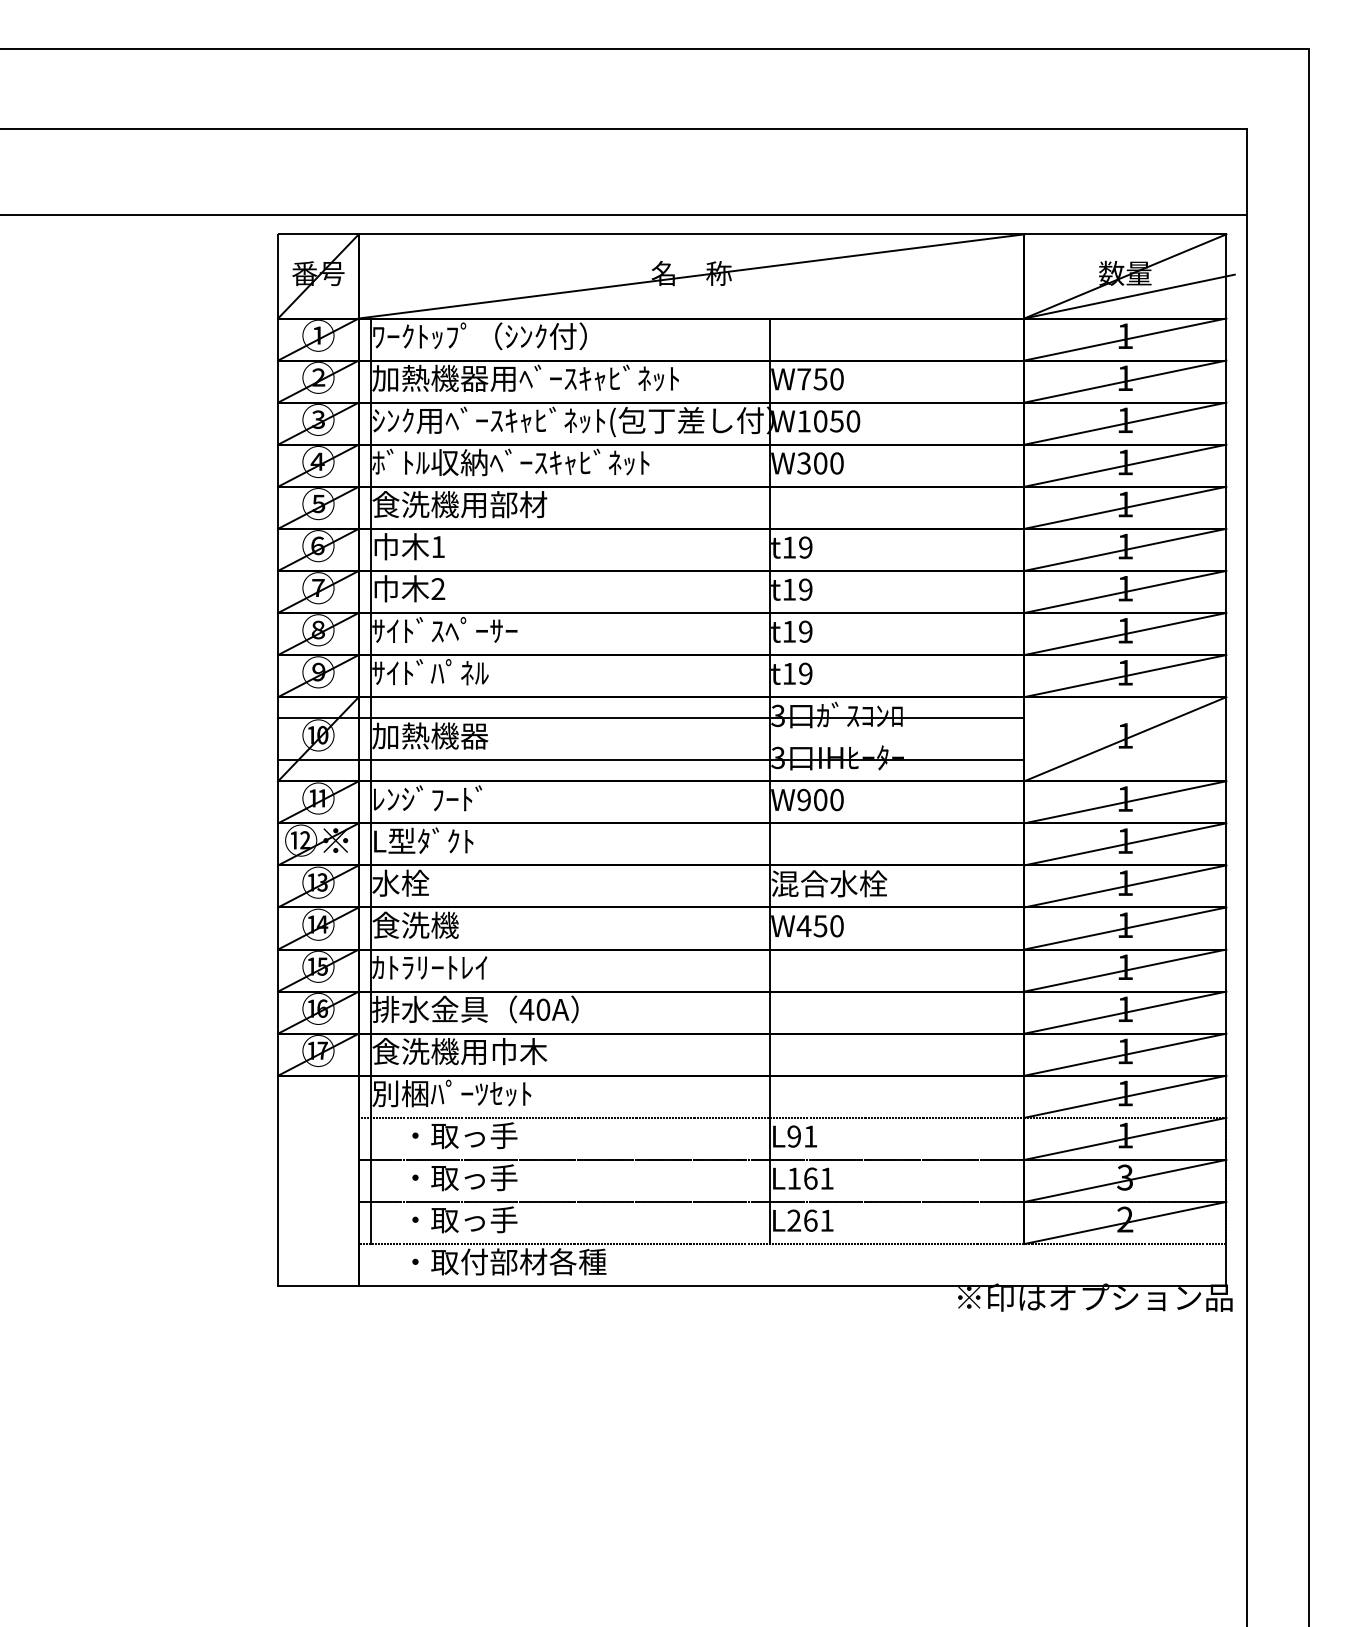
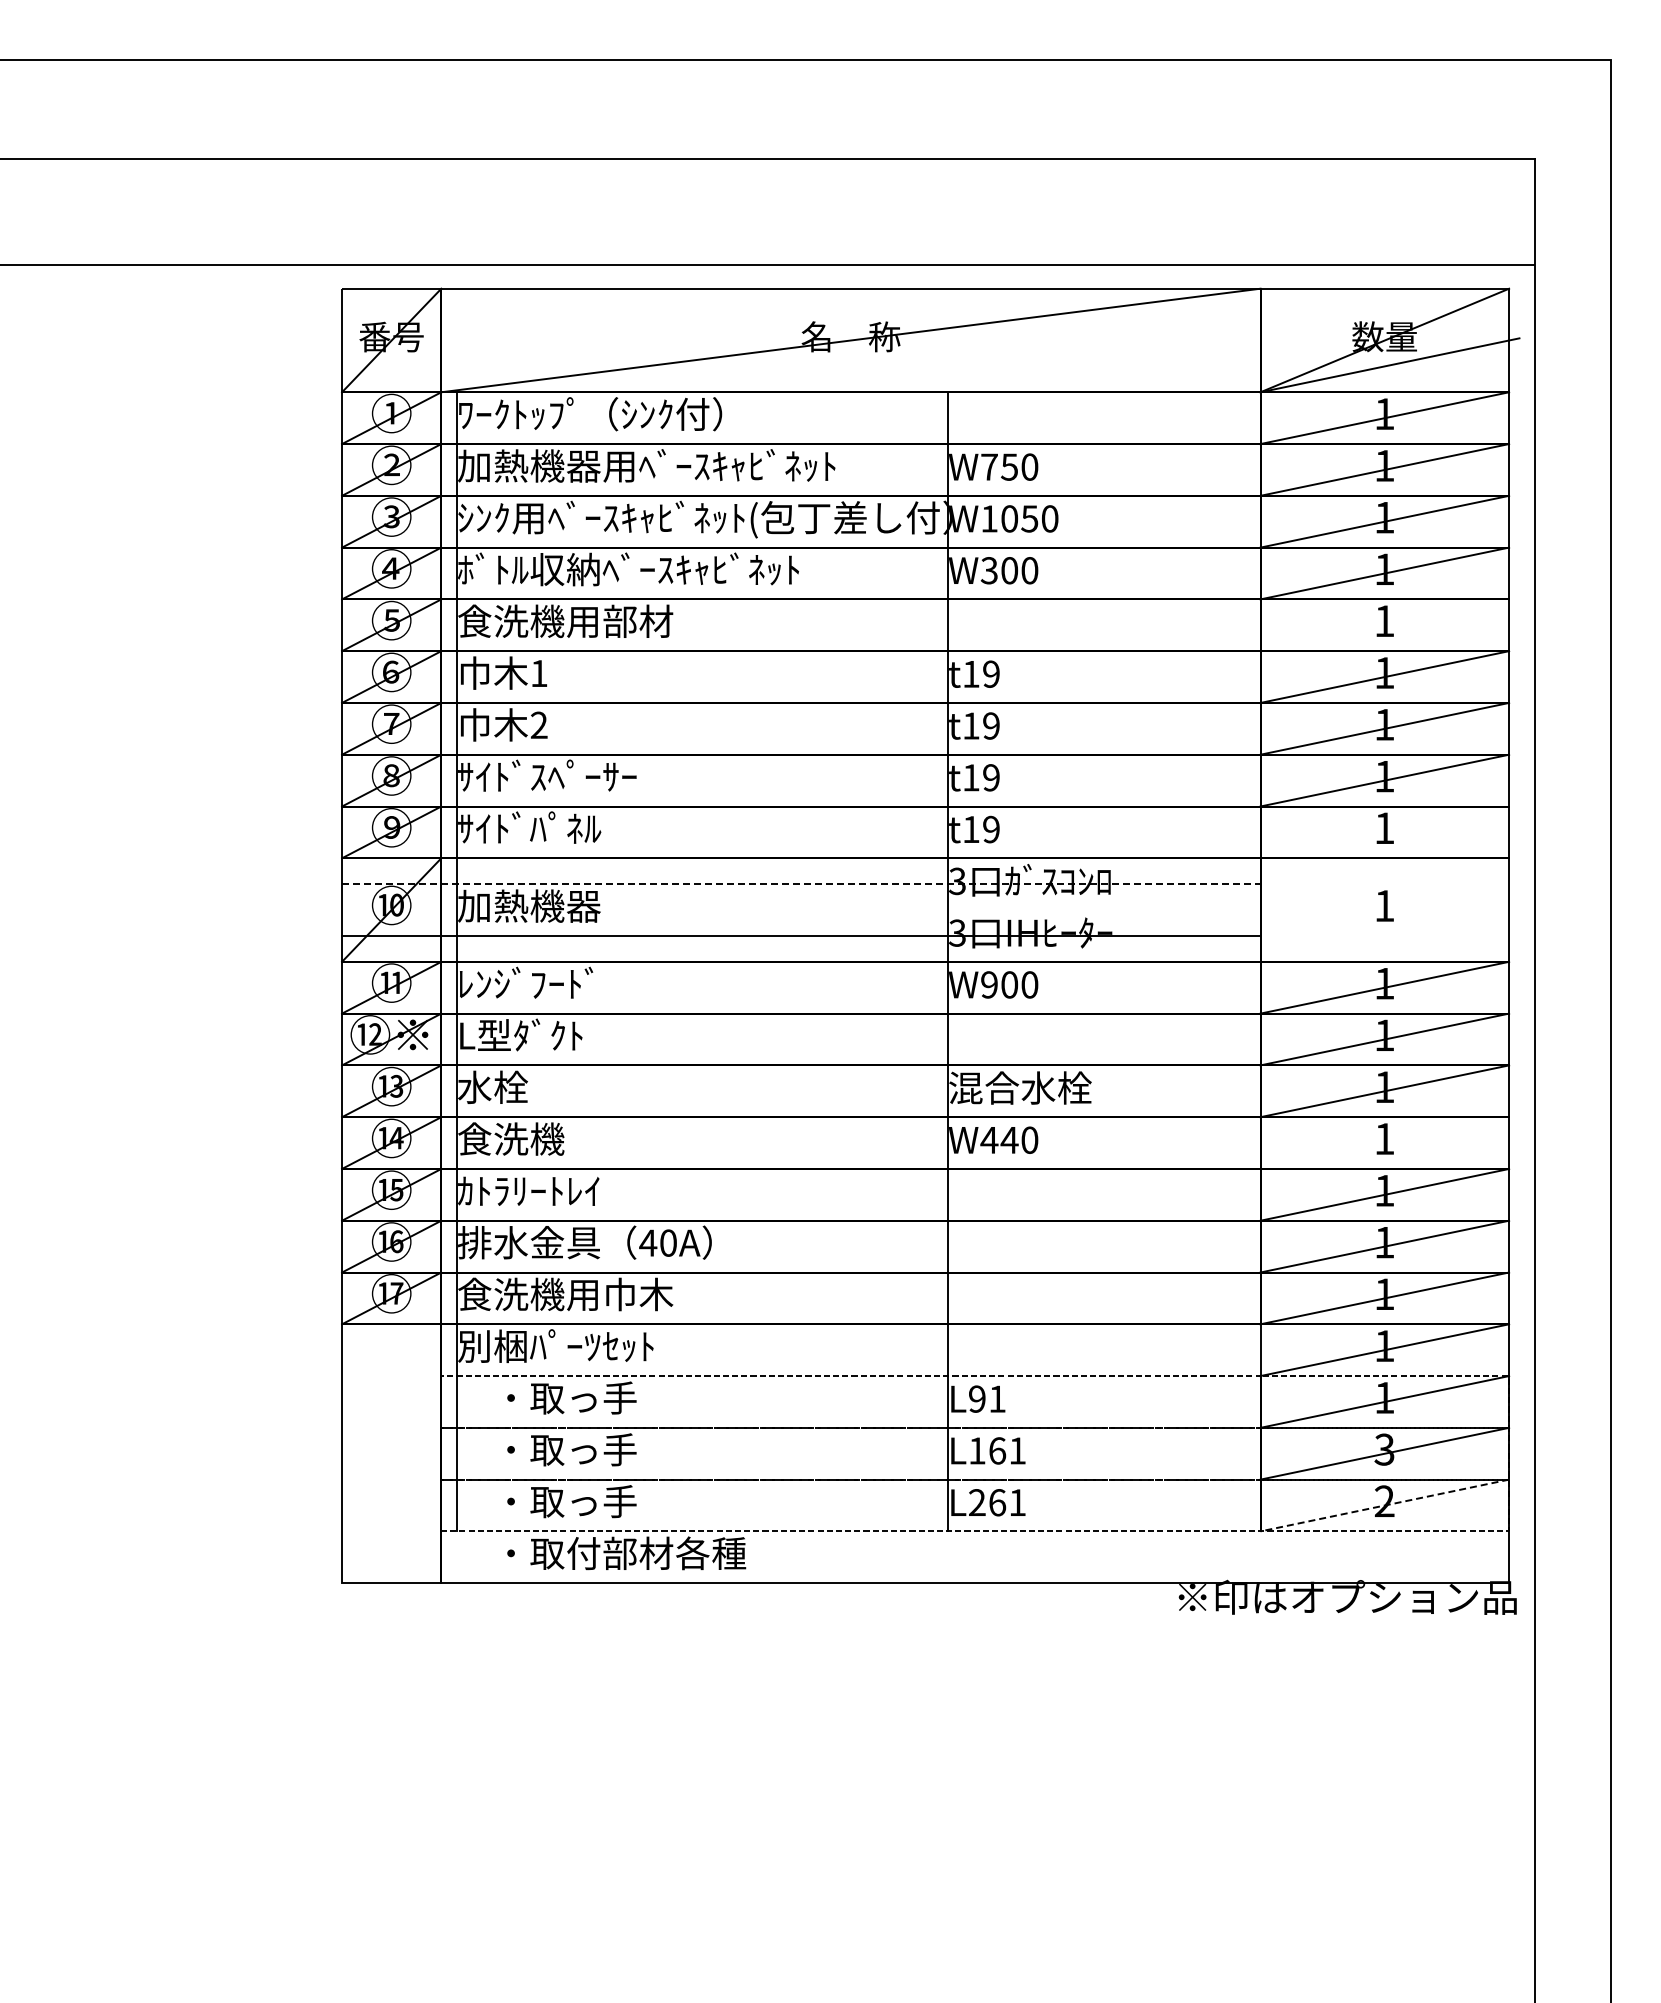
line: (1125, 508) -> (1384, 625), removed
line: (1125, 676) -> (1384, 832), removed
line: (651, 718) -> (801, 884), solid -> dashed
line: (1125, 738) -> (1384, 909), removed
text: (820, 926) -> (1009, 1140), W450 -> W440
line: (1125, 928) -> (1384, 1142), removed
line: (1125, 1223) -> (1384, 1505), solid -> dashed

